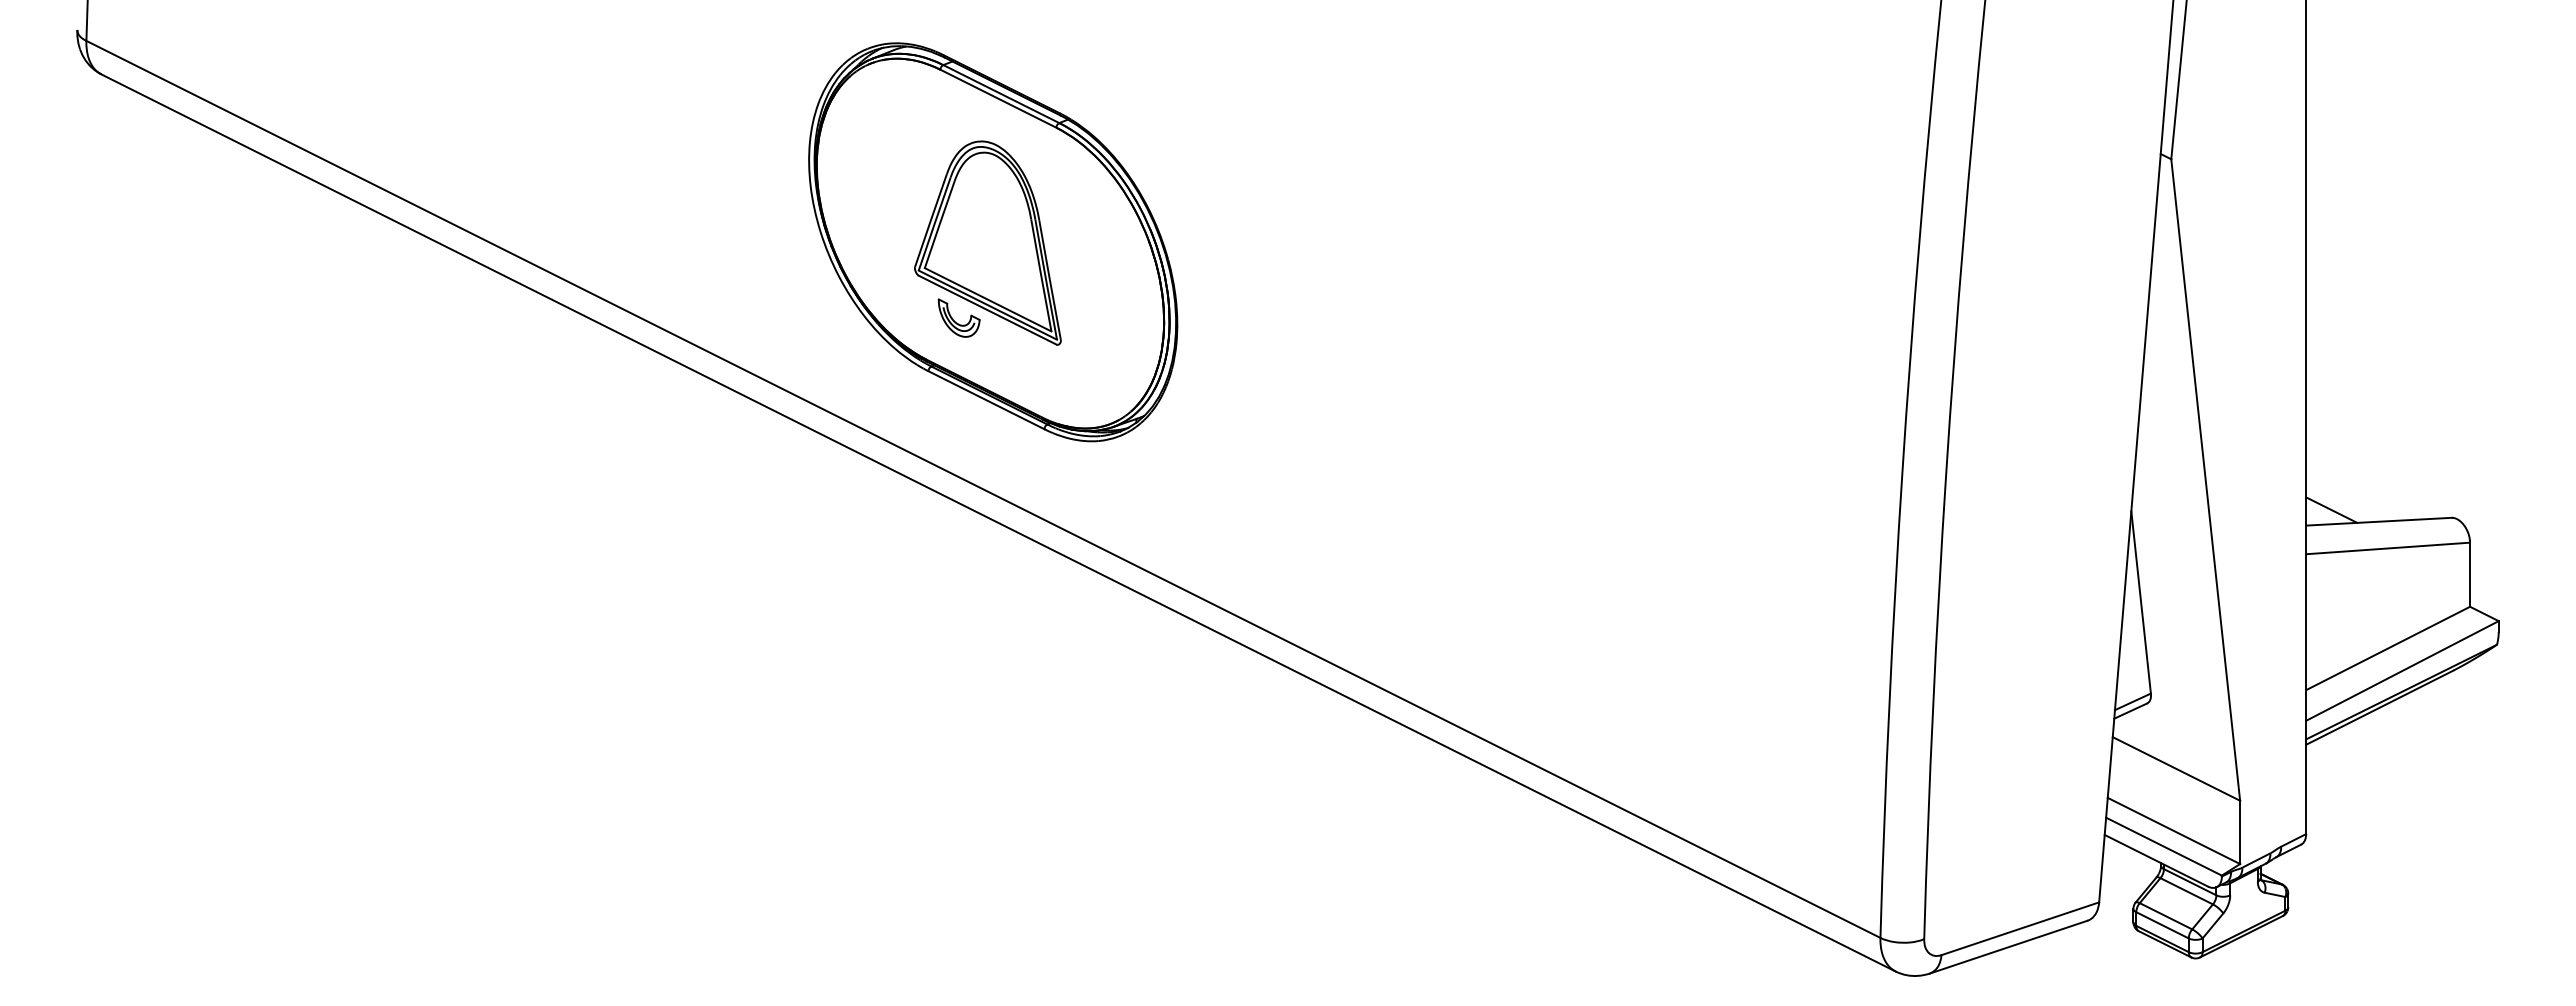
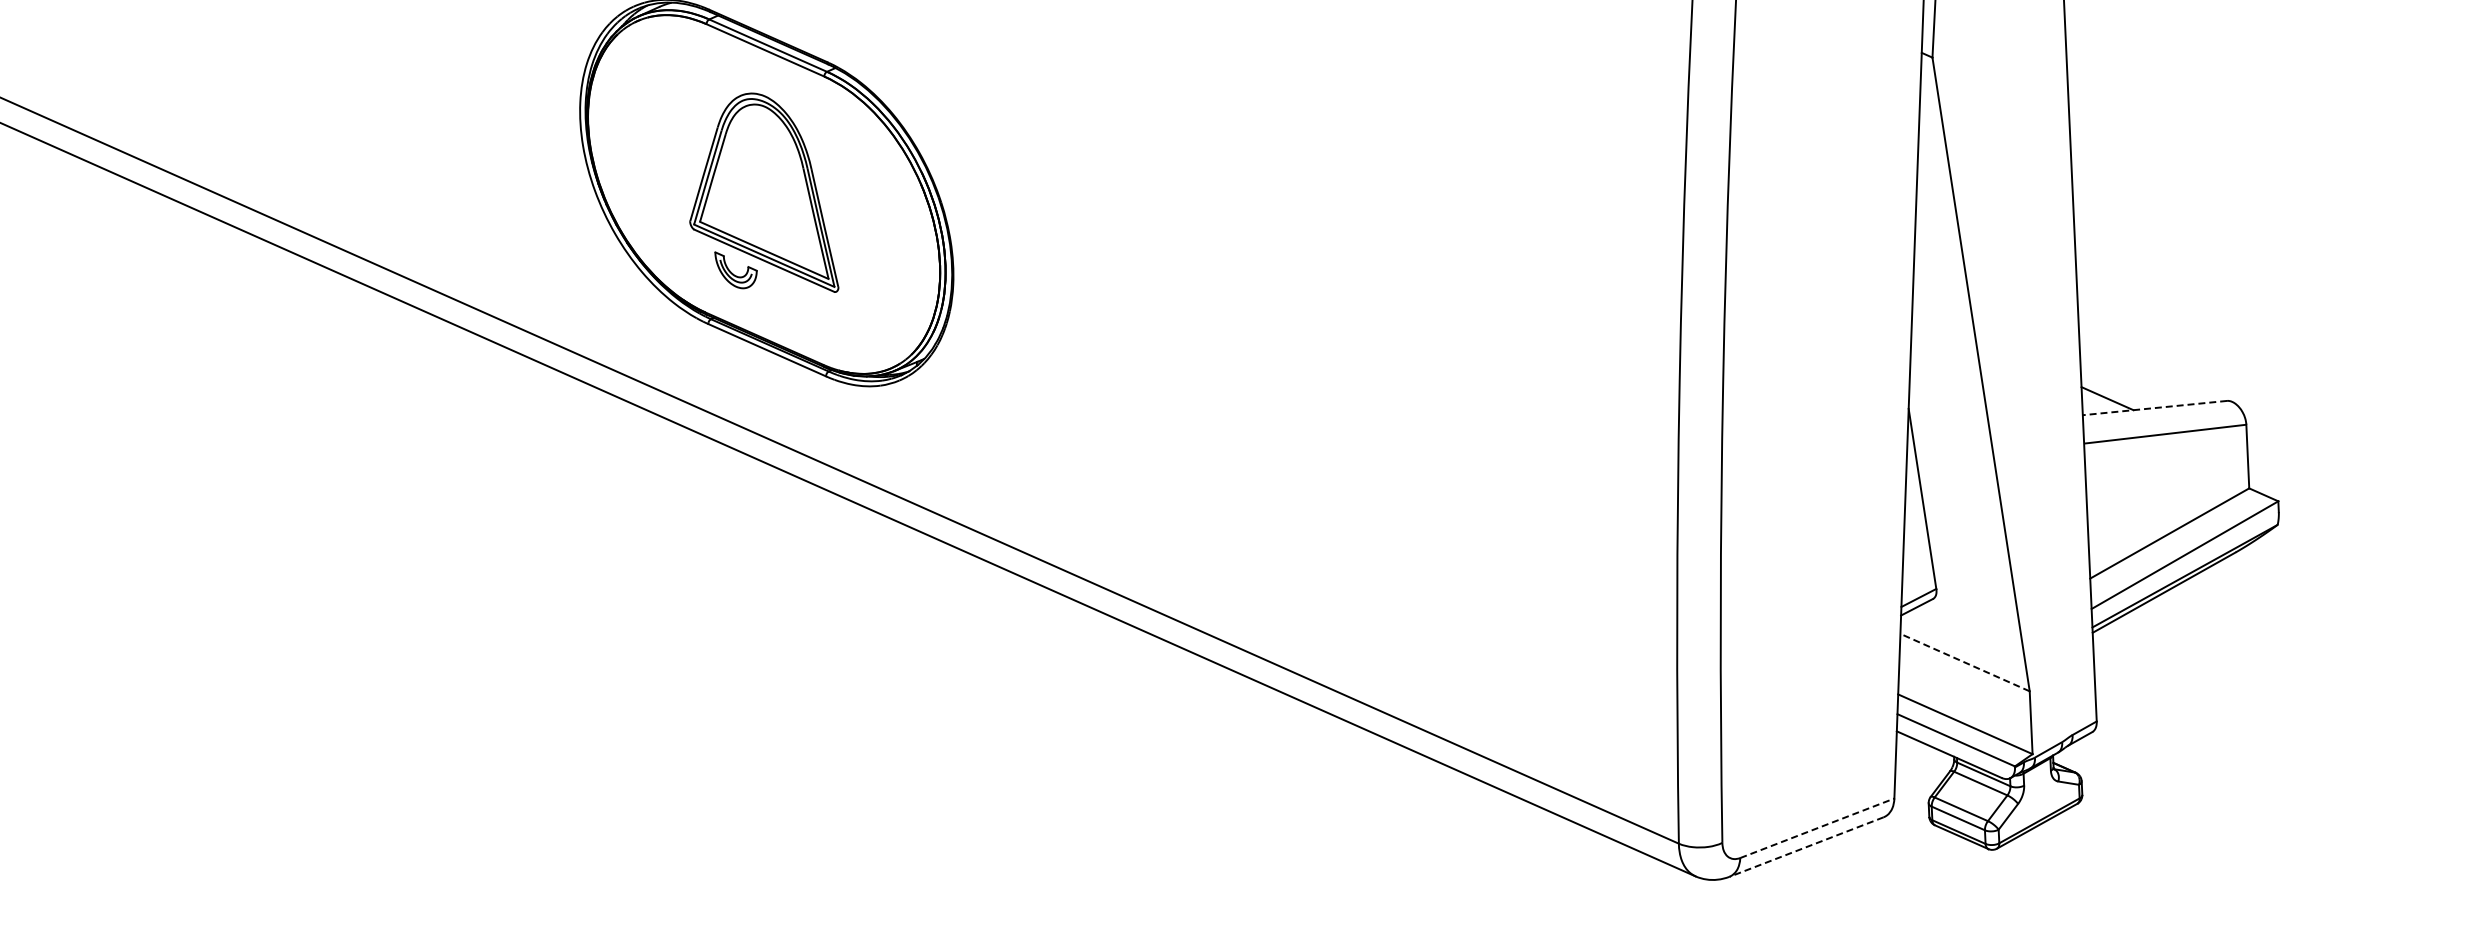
line: (2378, 521) -> (2154, 407), solid -> dashed
line: (2175, 768) -> (1964, 662), solid -> dashed
line: (2020, 928) -> (1817, 828), solid -> dashed
line: (2008, 947) -> (1806, 847), solid -> dashed

